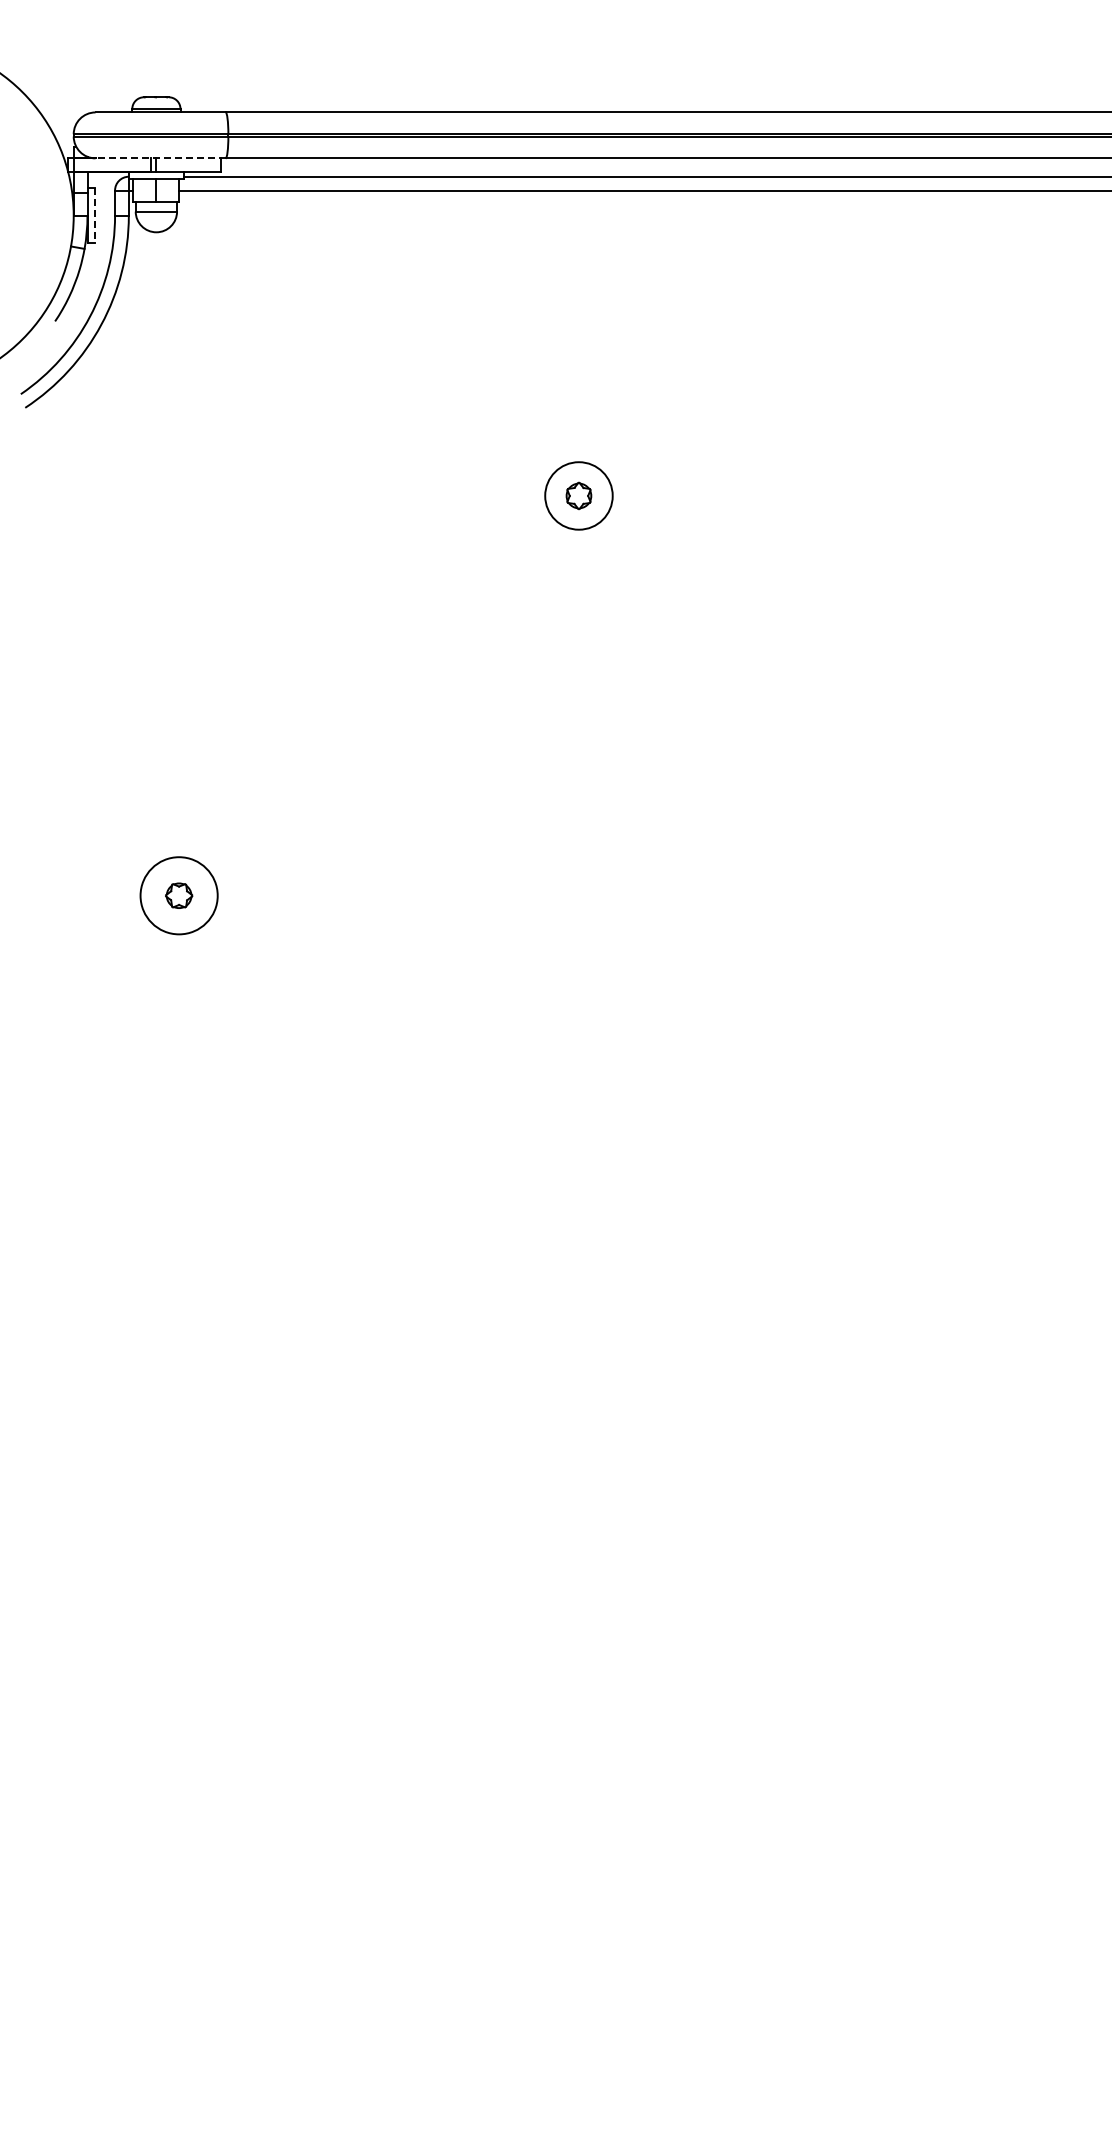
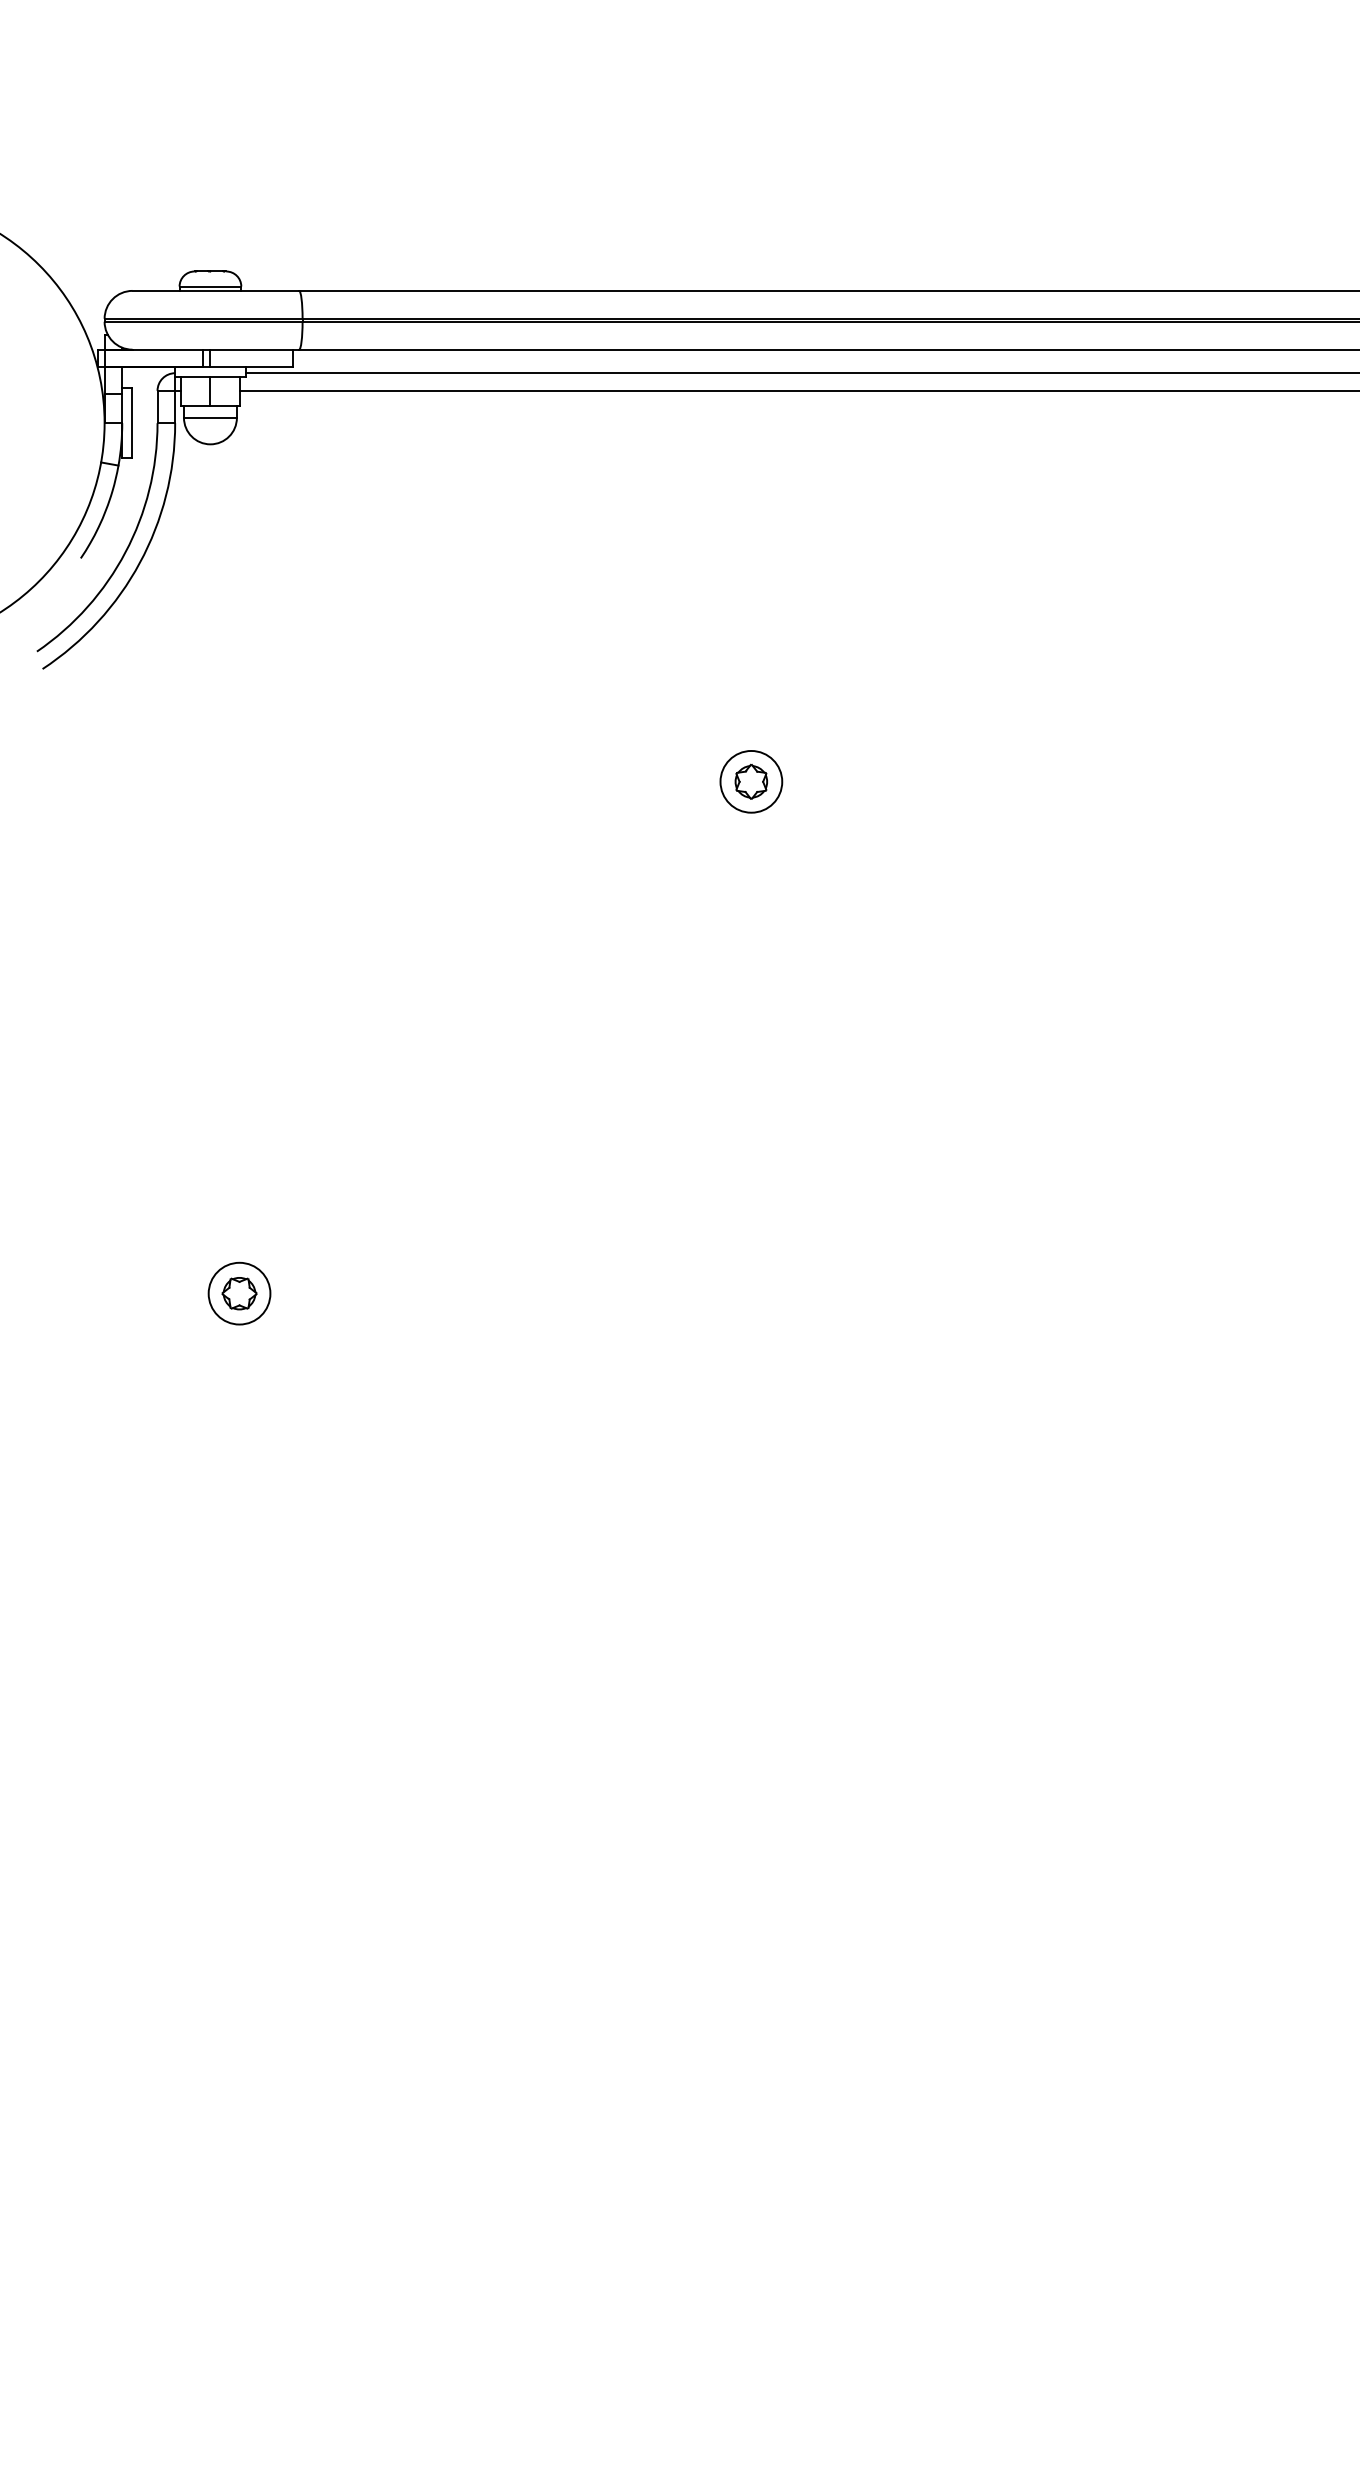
line: (160, 158) -> (215, 349), dashed -> solid
line: (94, 215) -> (131, 422), dashed -> solid
circle: (578, 495) -> (750, 781), size x0.71
circle: (179, 895) -> (240, 1293), size x0.62

